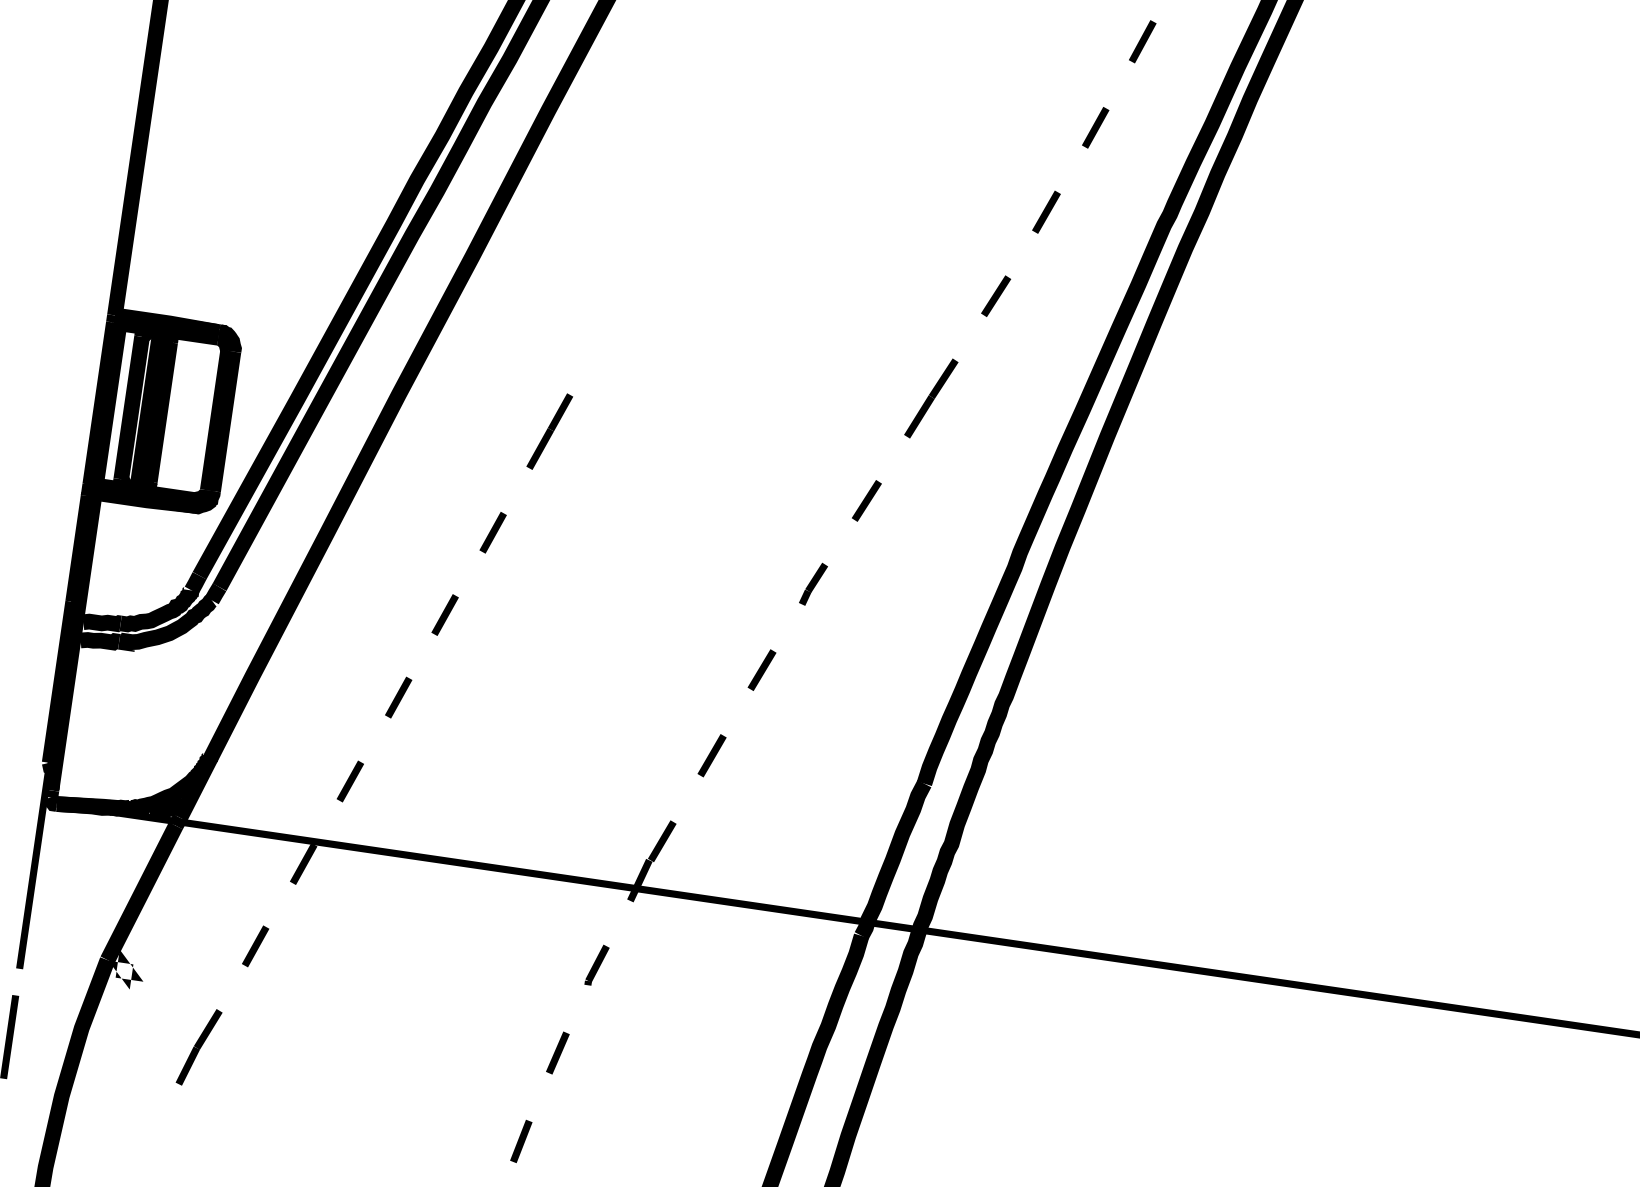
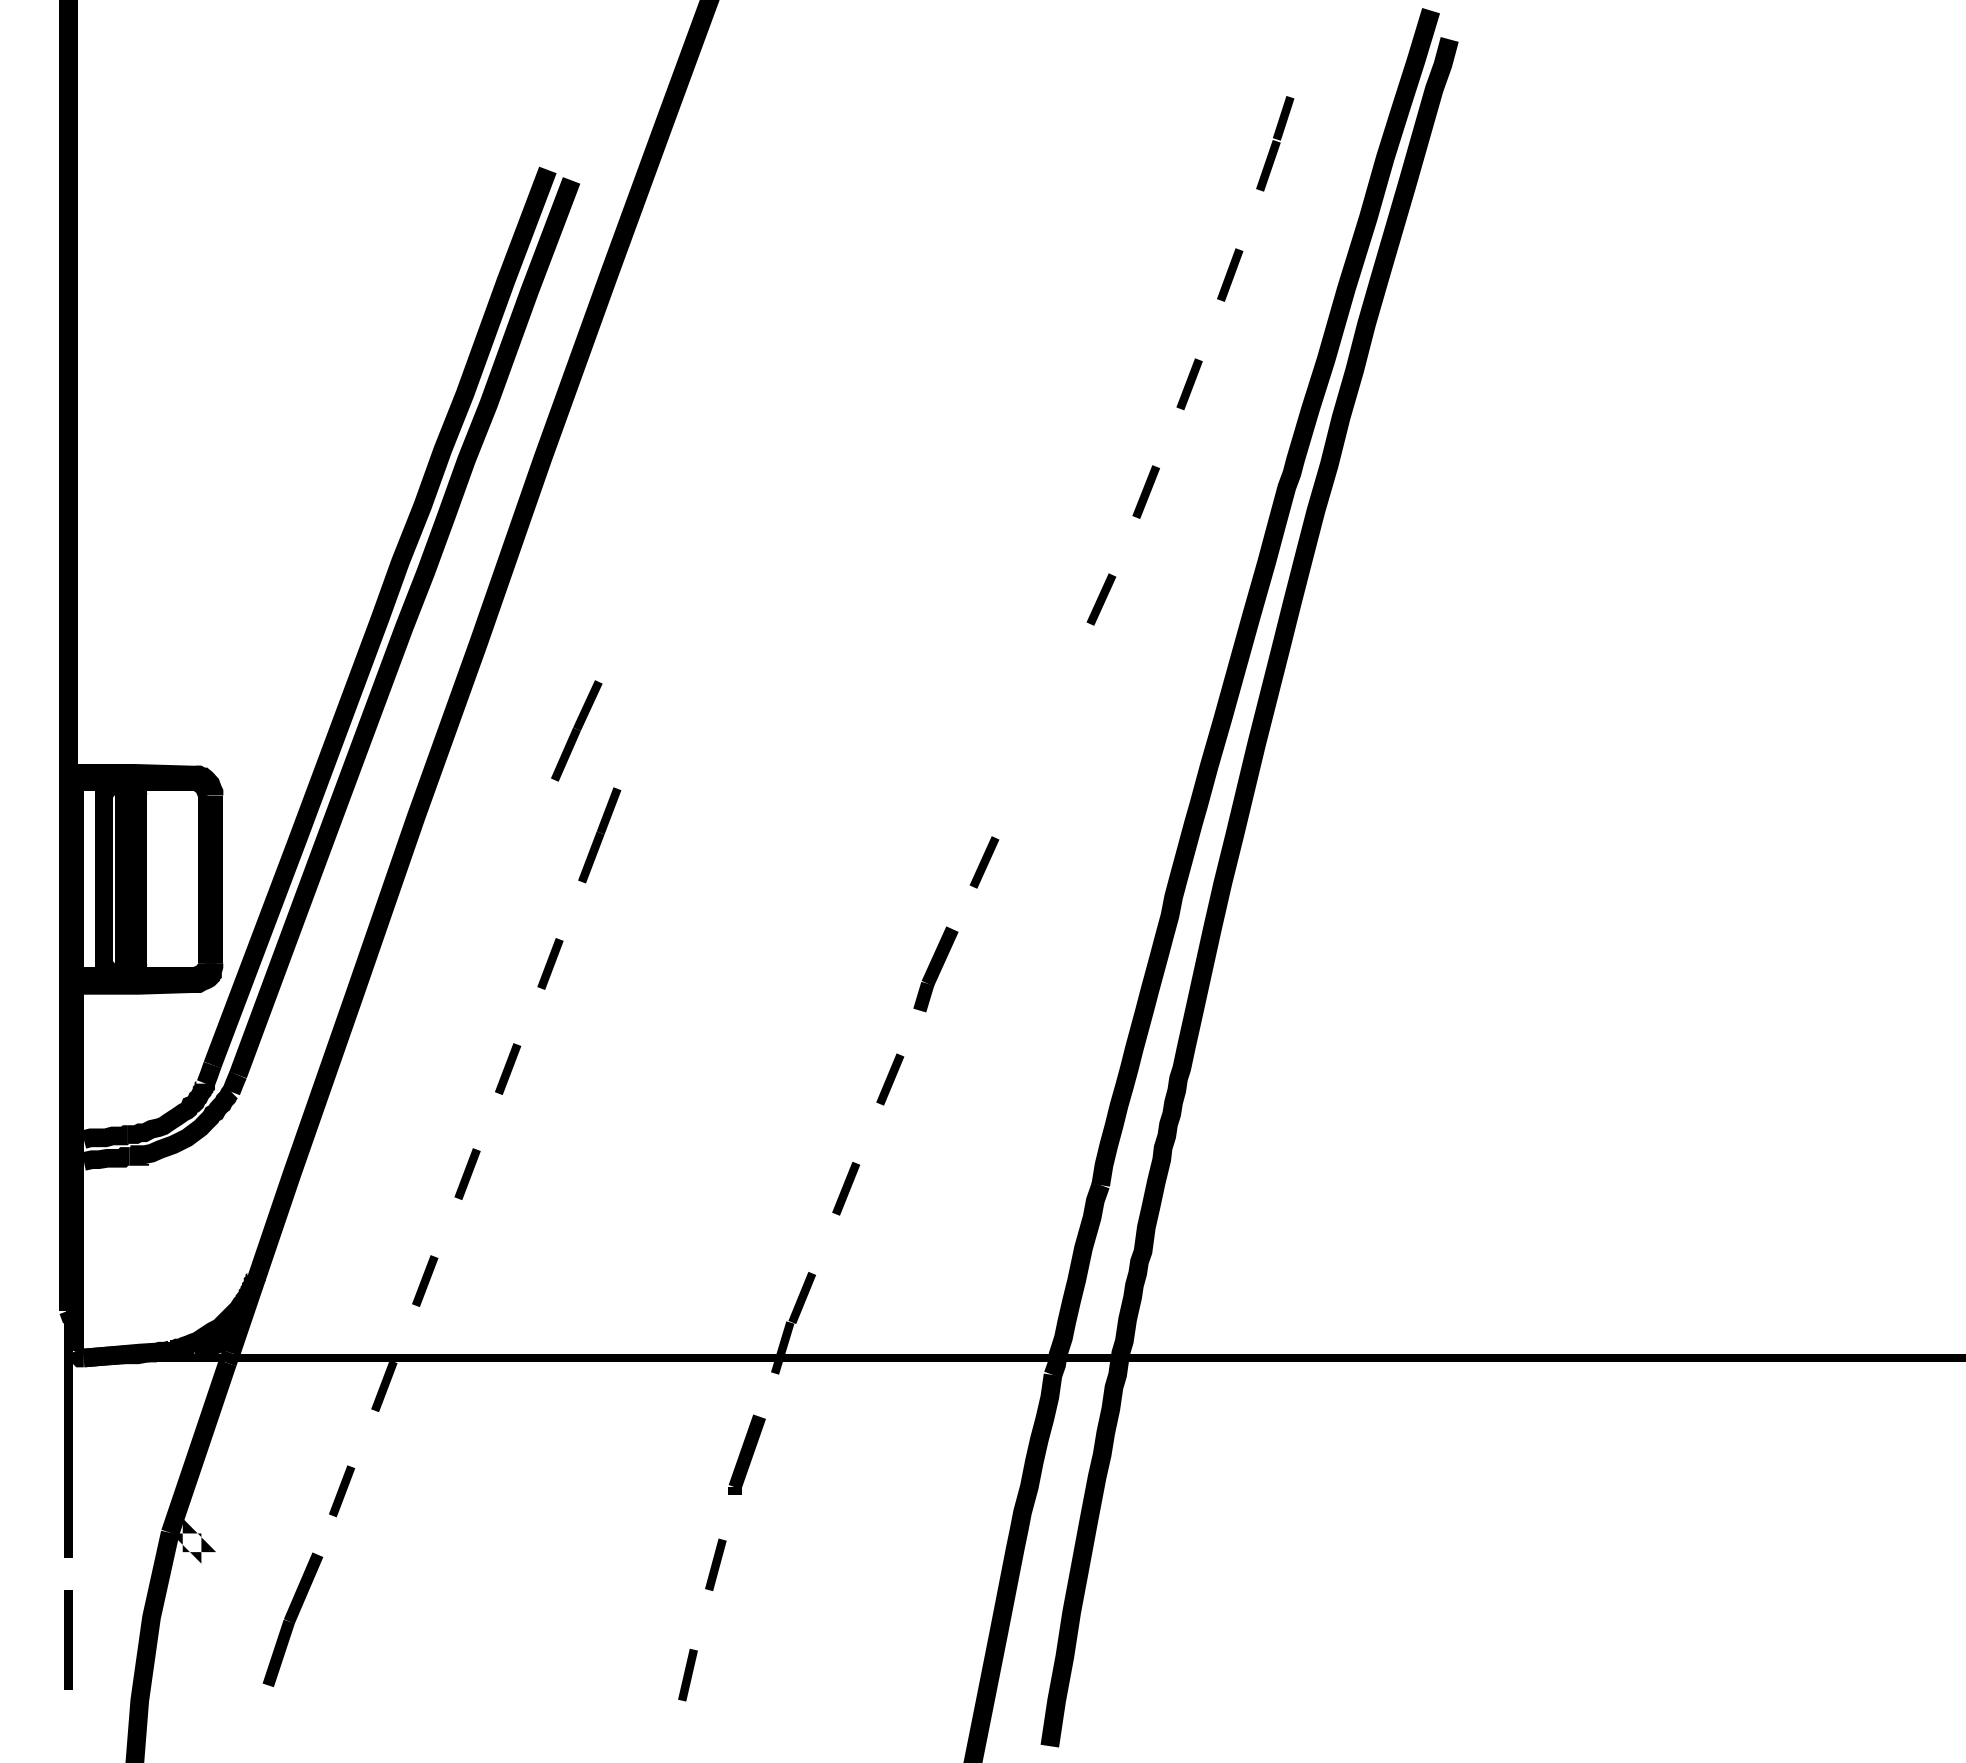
part: (931, 398) -> (576, 730), moved
part: (813, 584) -> (936, 969), size x1.6
part: (596, 964) -> (746, 1454), size x1.6
part: (198, 1047) -> (292, 1619), size x1.4

